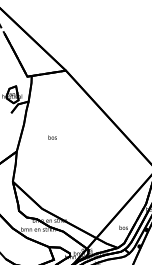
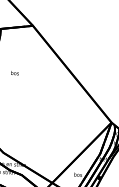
text: (52, 137) -> (14, 73), moved

